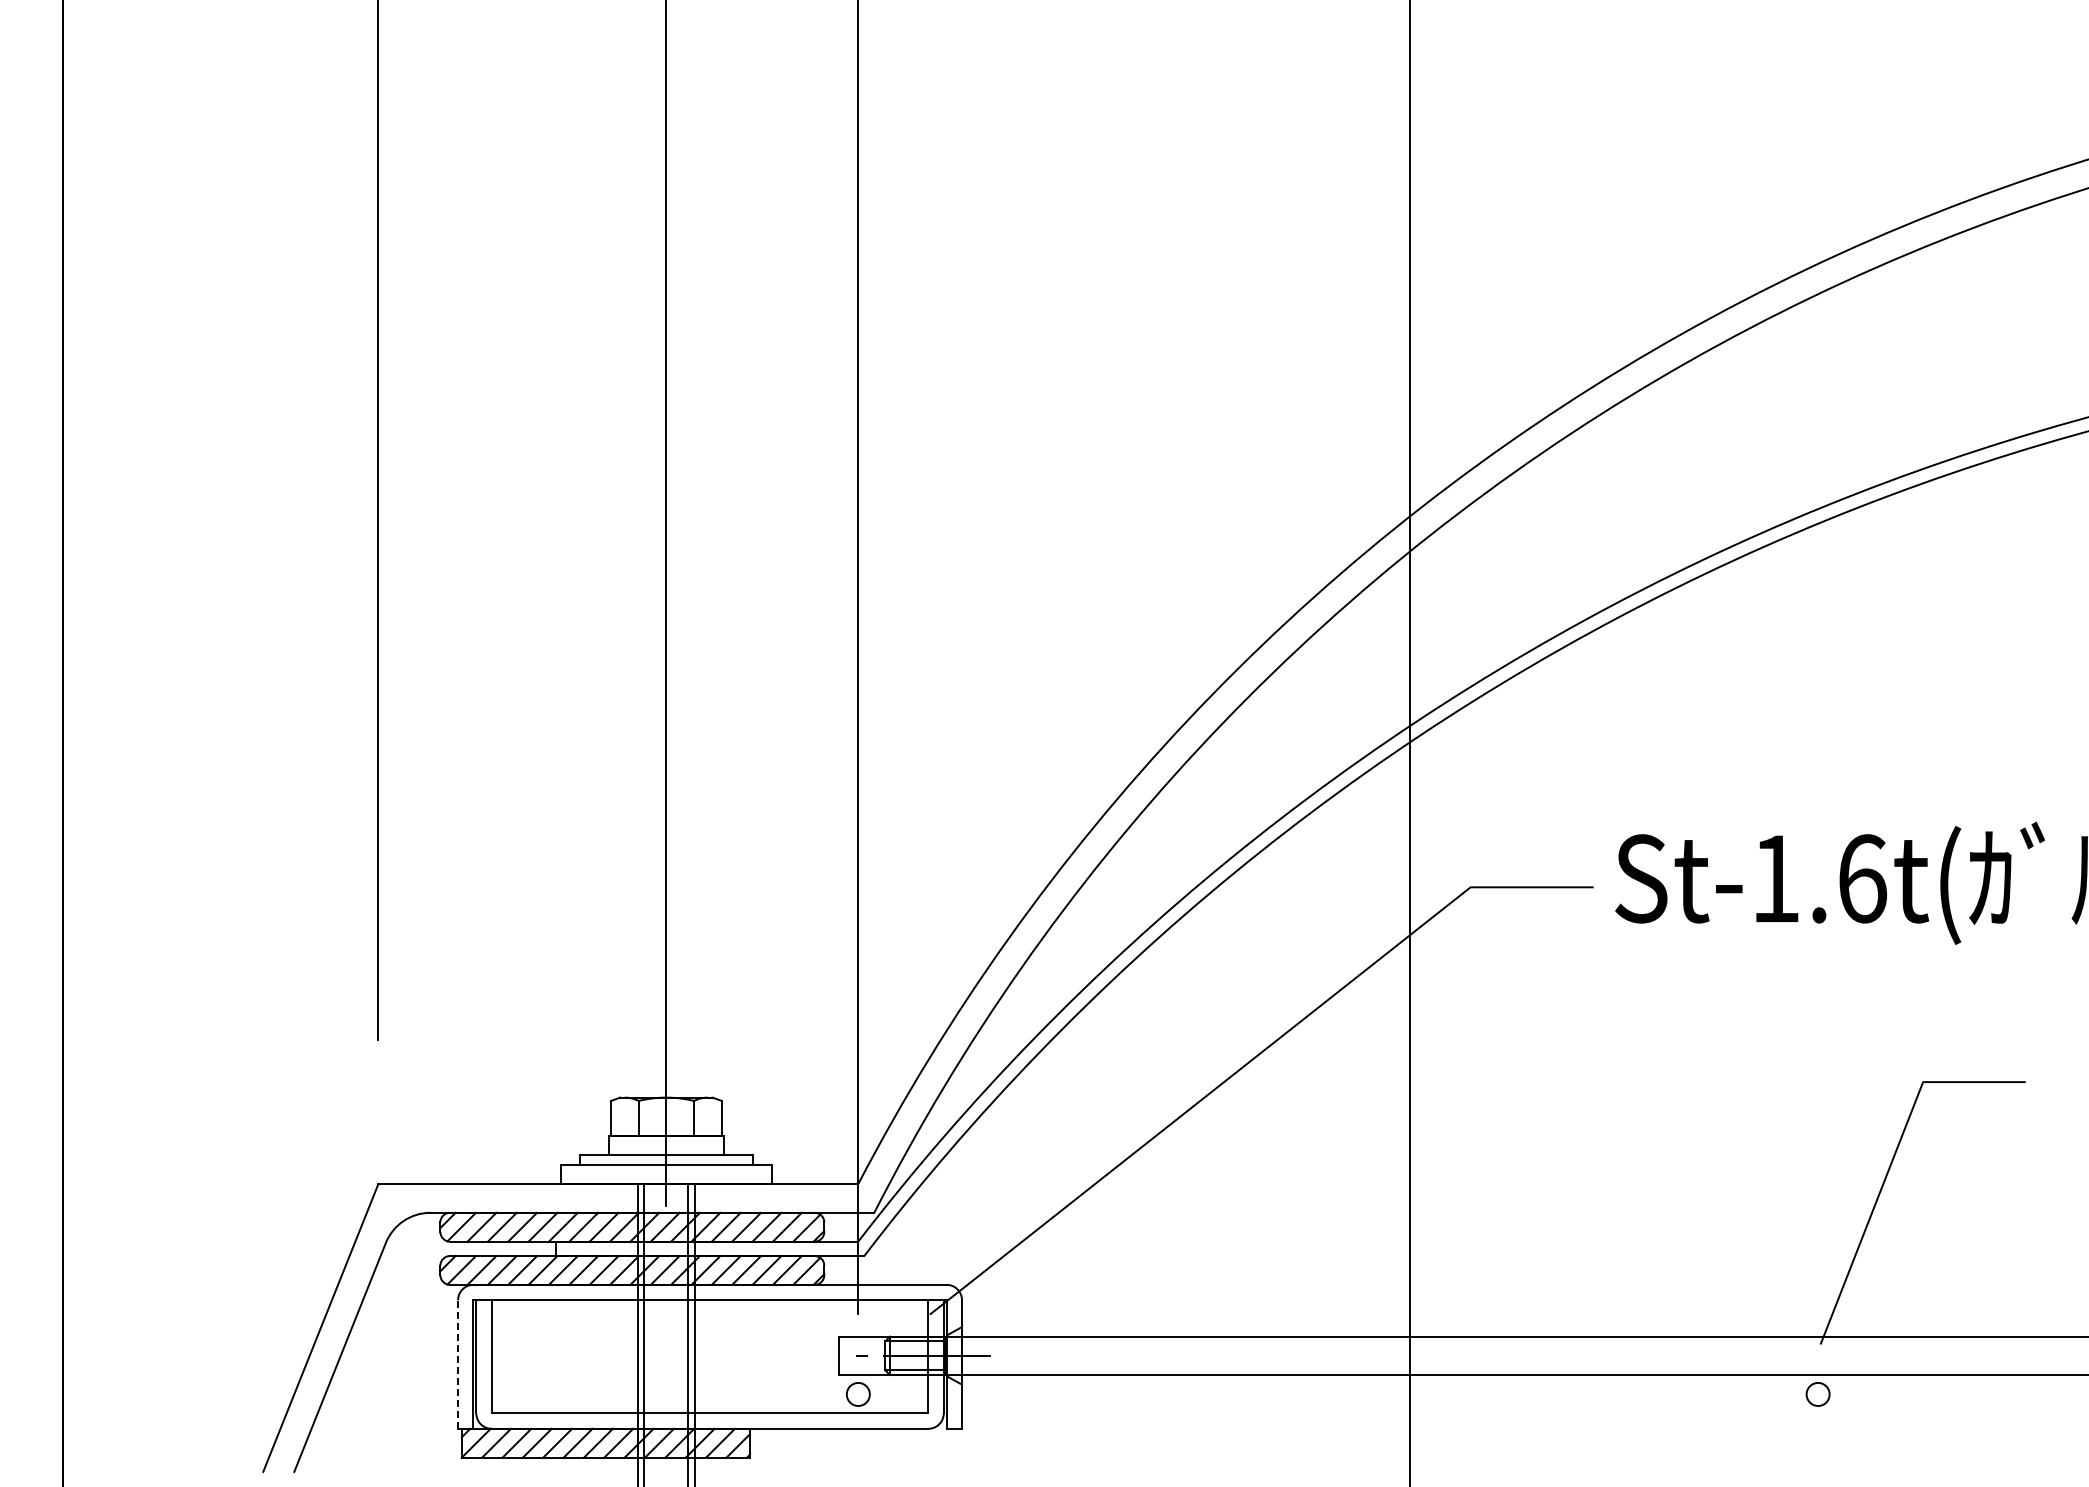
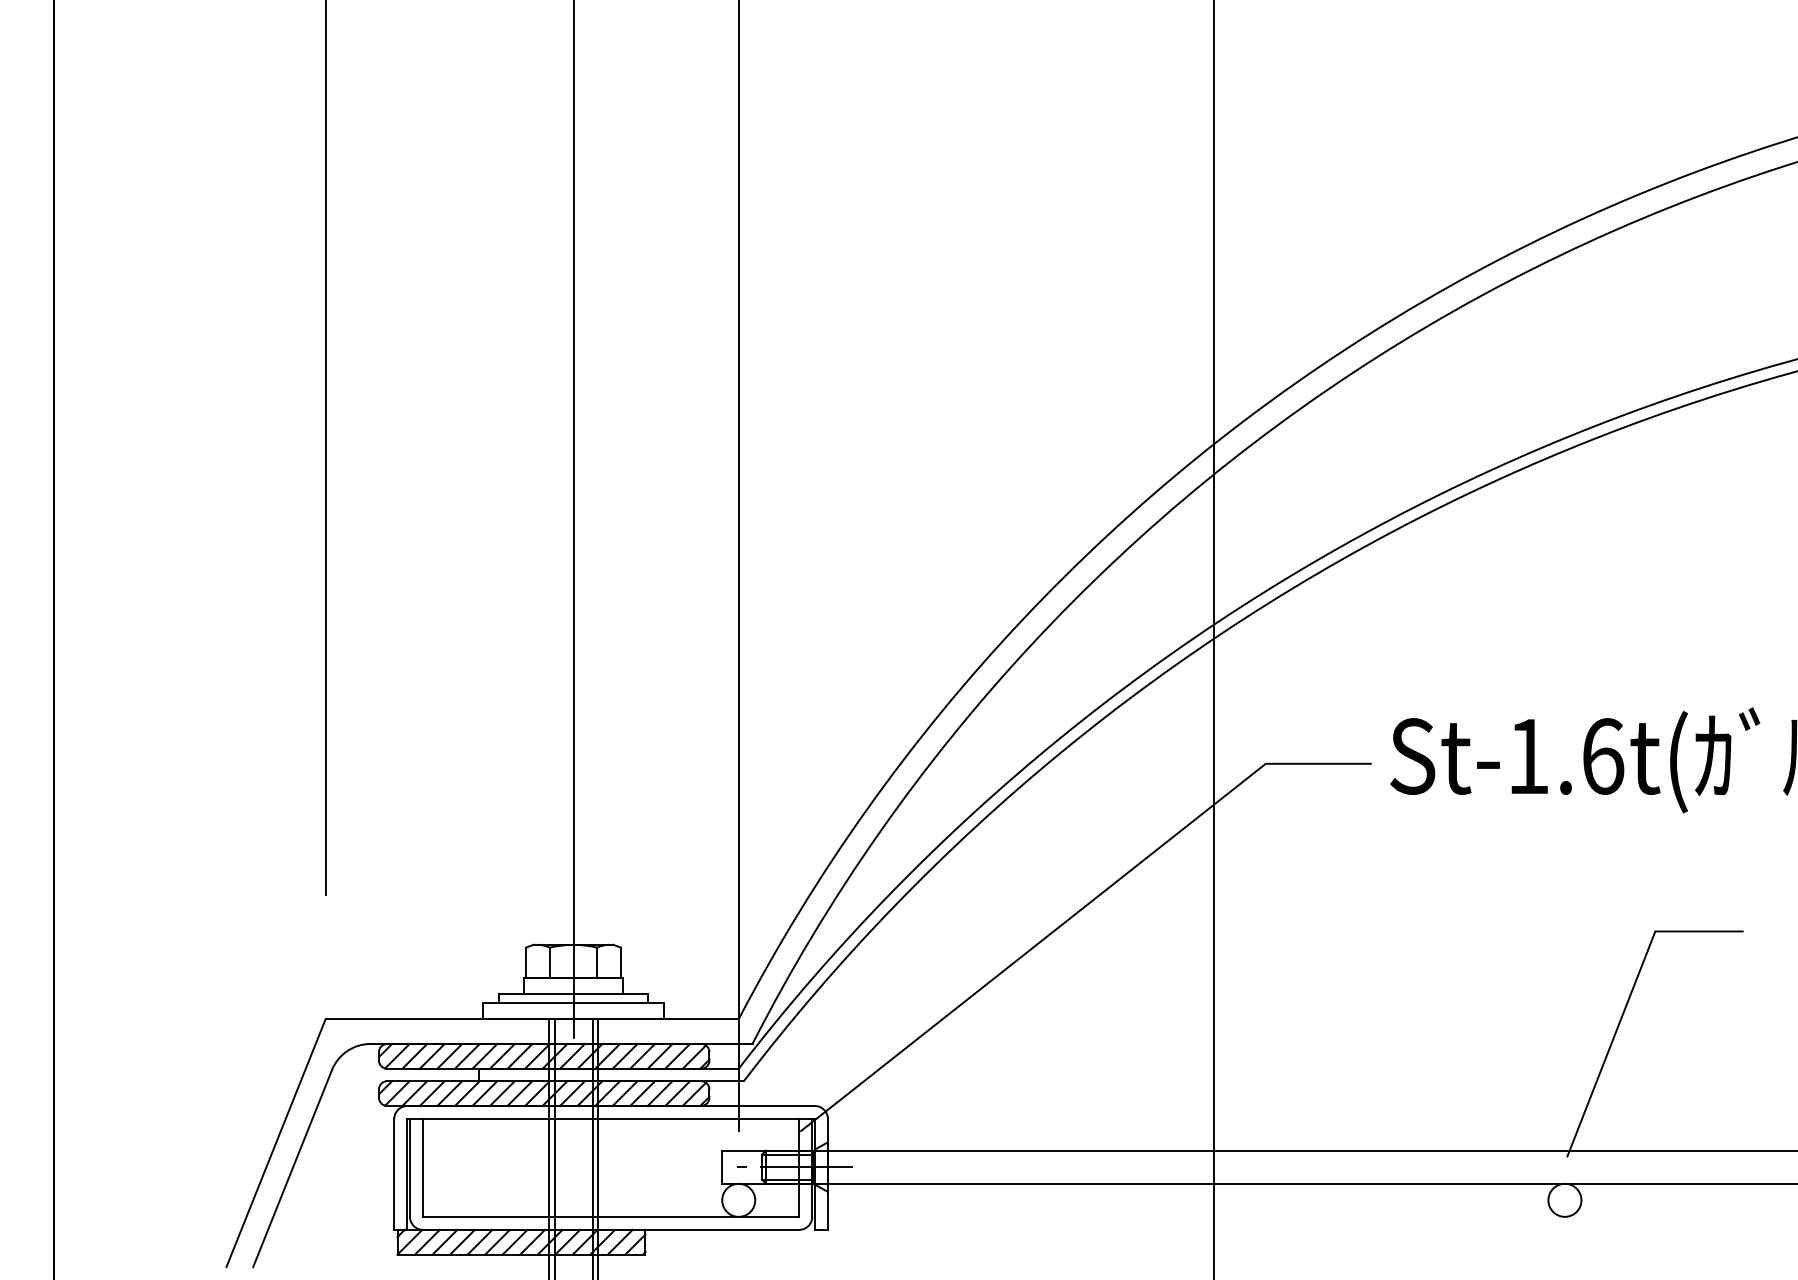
line: (458, 1364) -> (394, 1174), dashed -> solid
circle: (858, 1394) -> (738, 1200), size x1.67
circle: (1817, 1394) -> (1564, 1200), size x1.67

